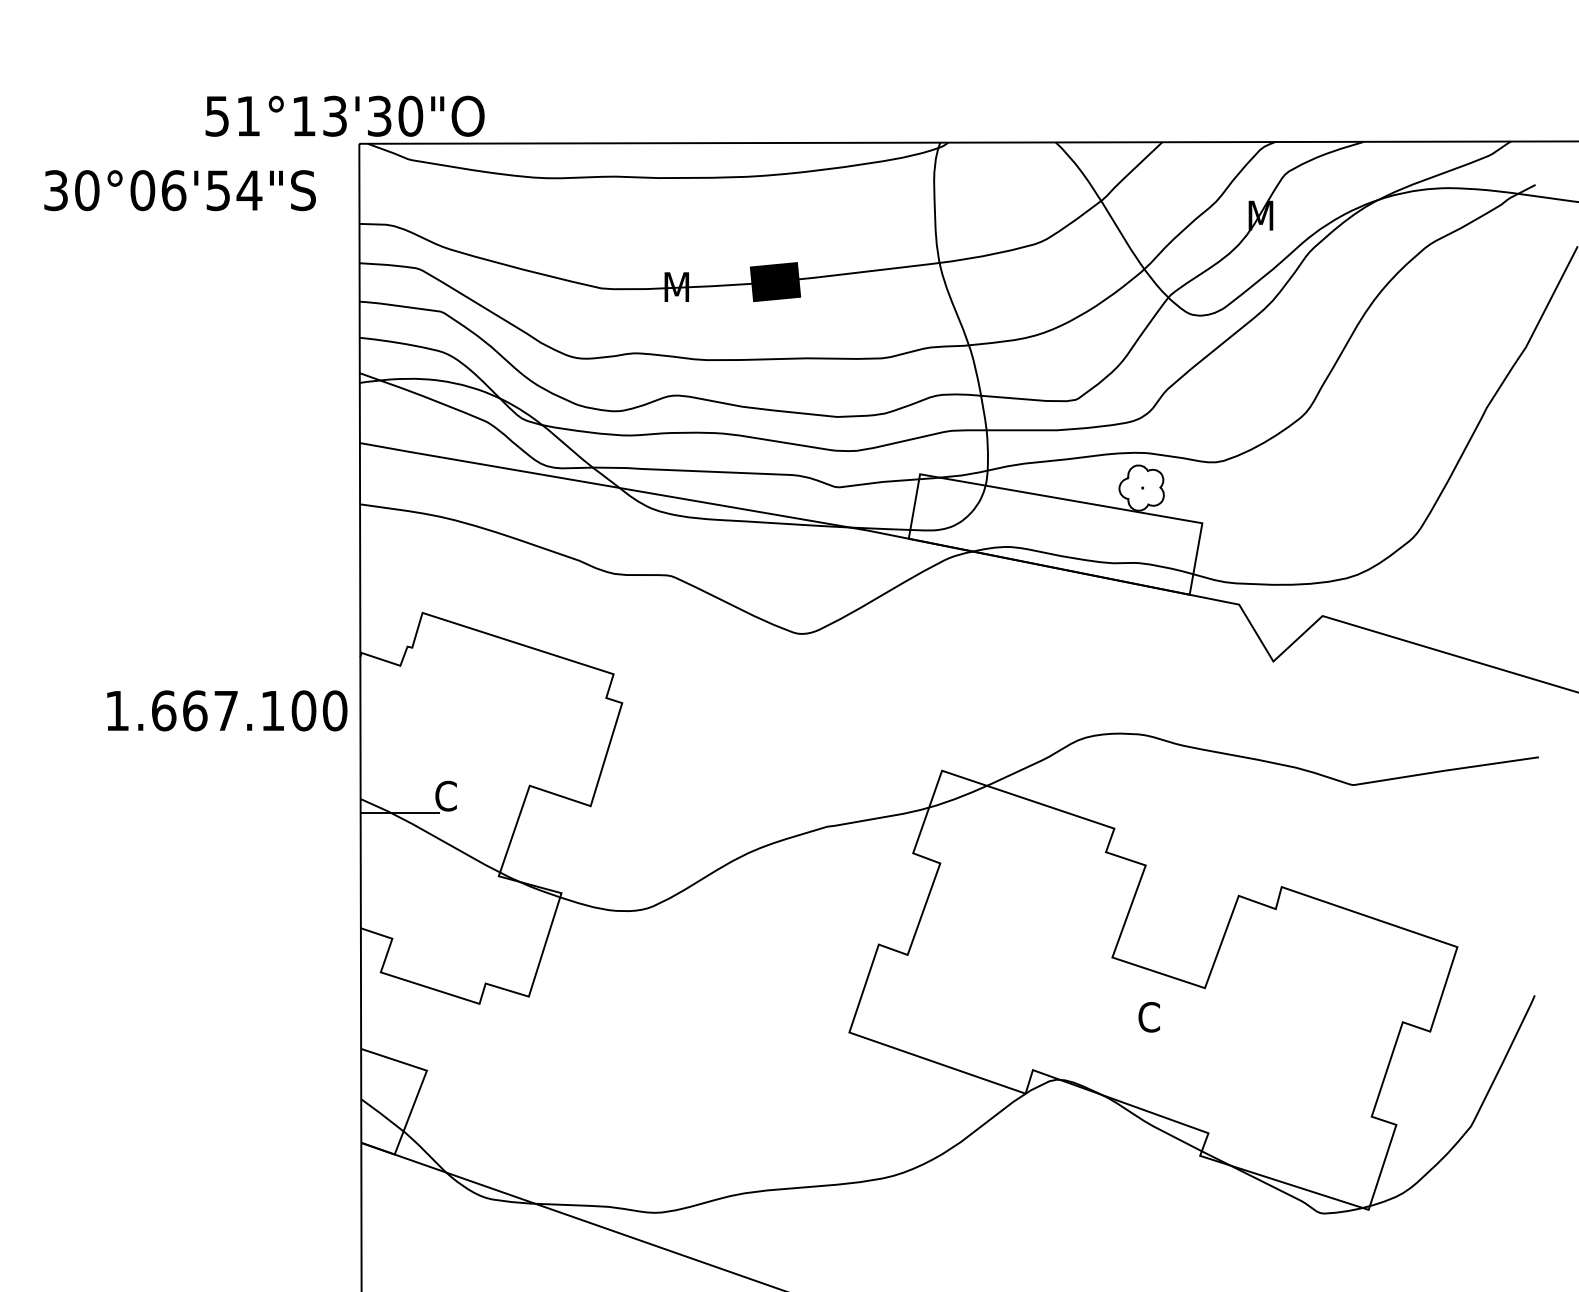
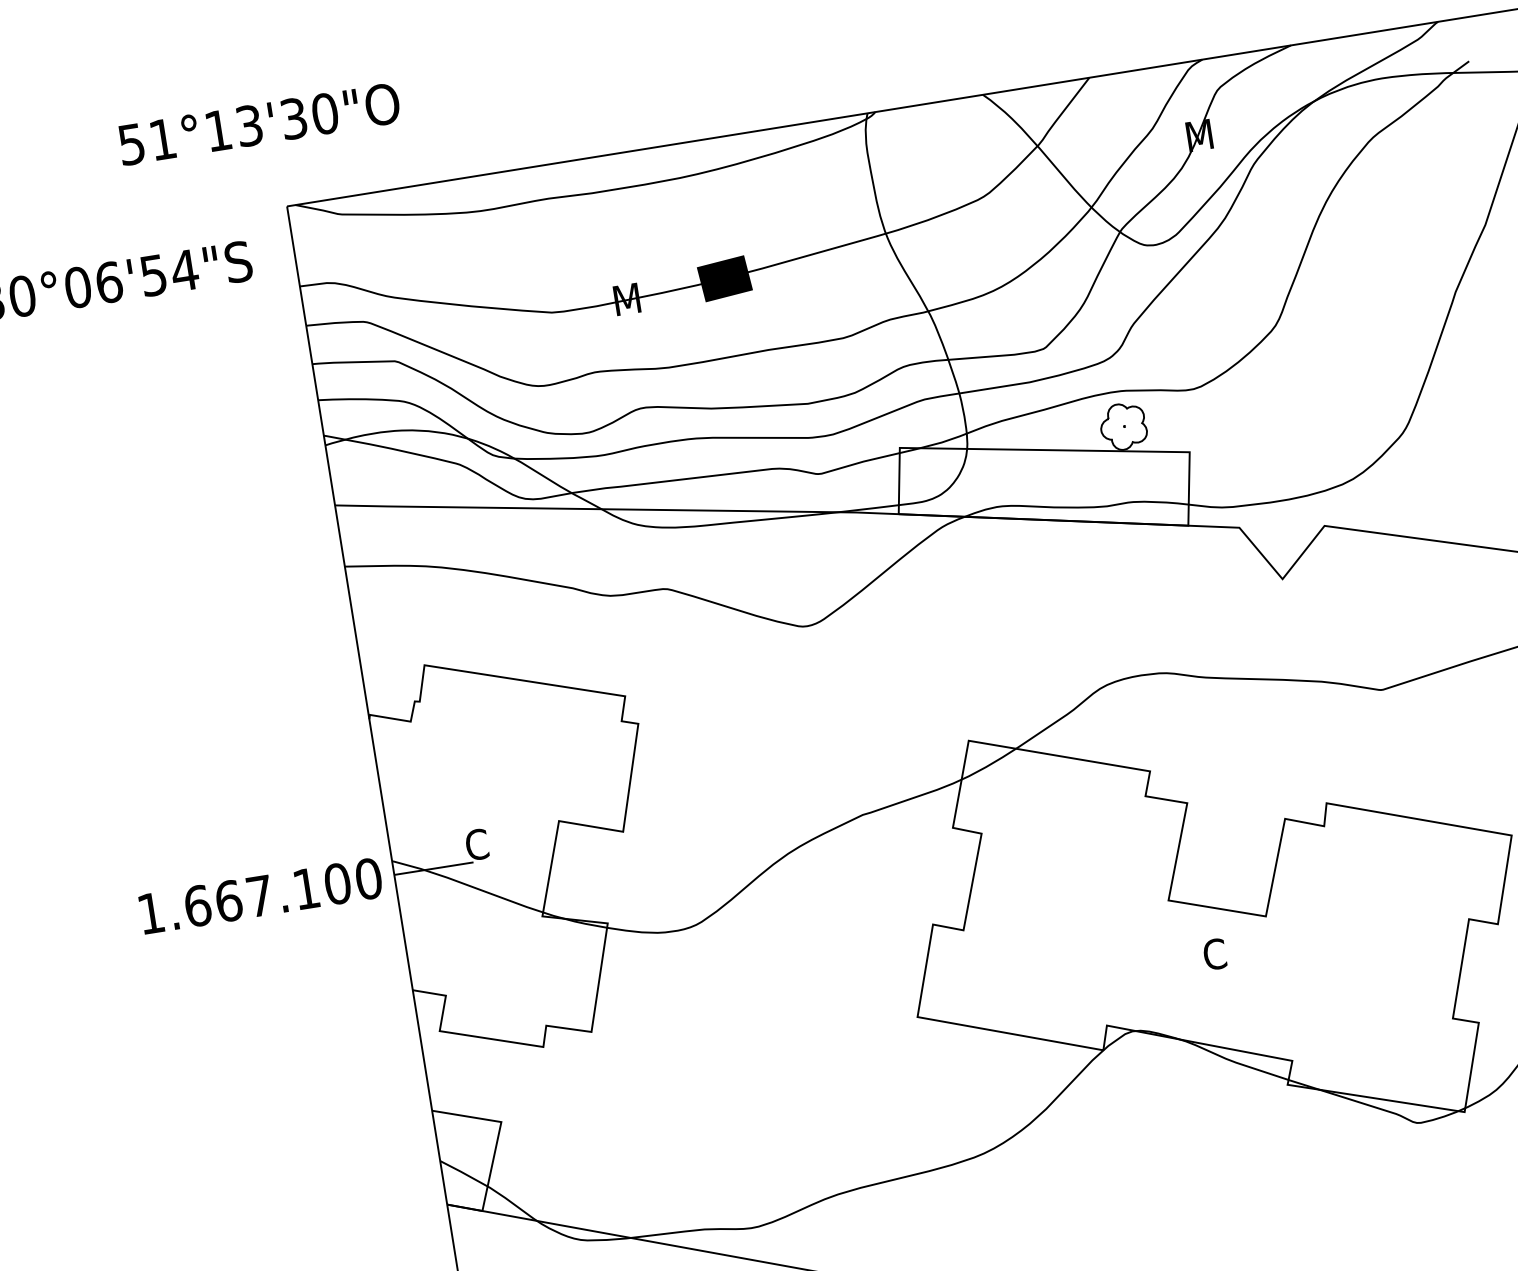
text: (344, 115) -> (258, 123), moved
text: (227, 710) -> (261, 895), moved

